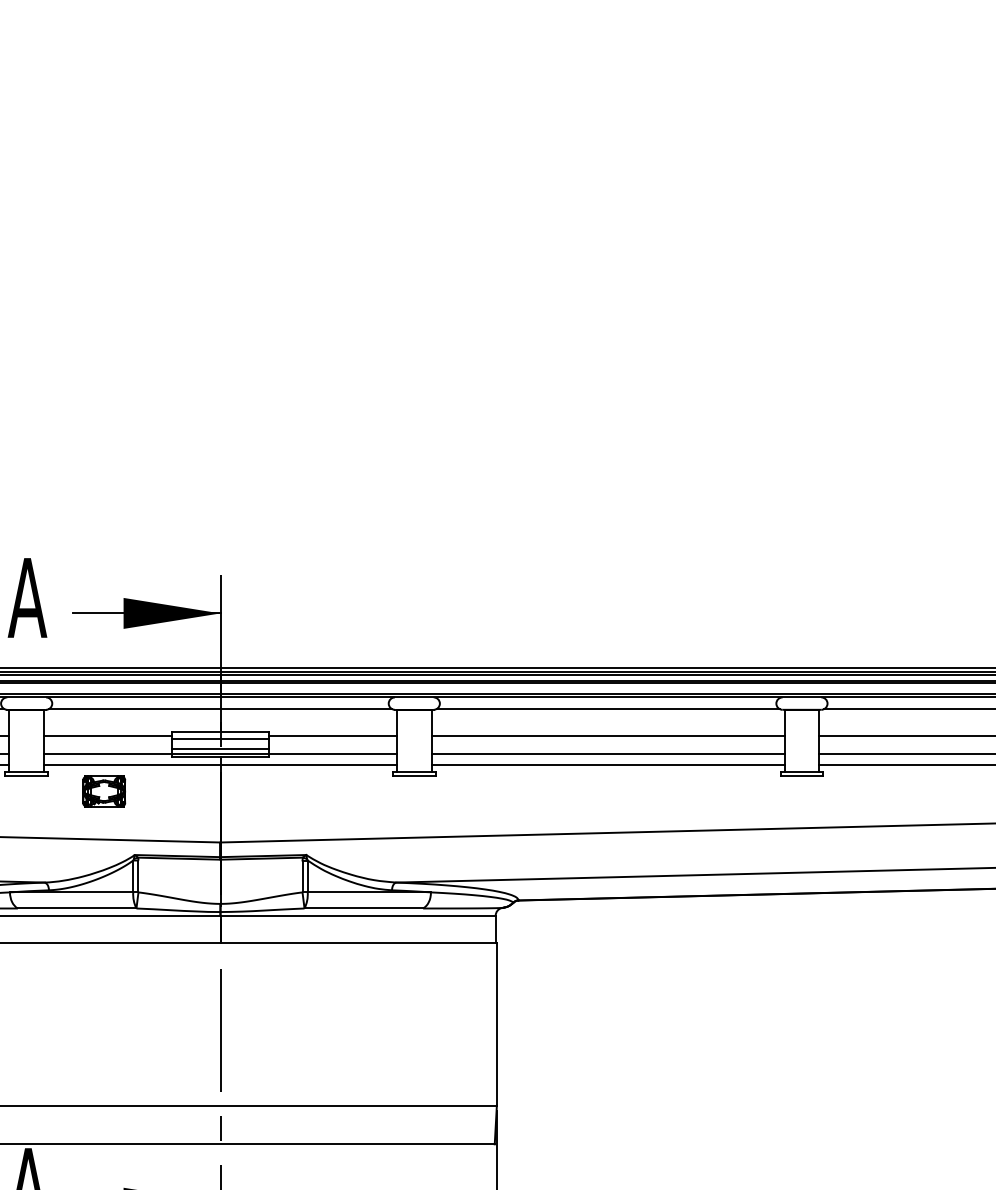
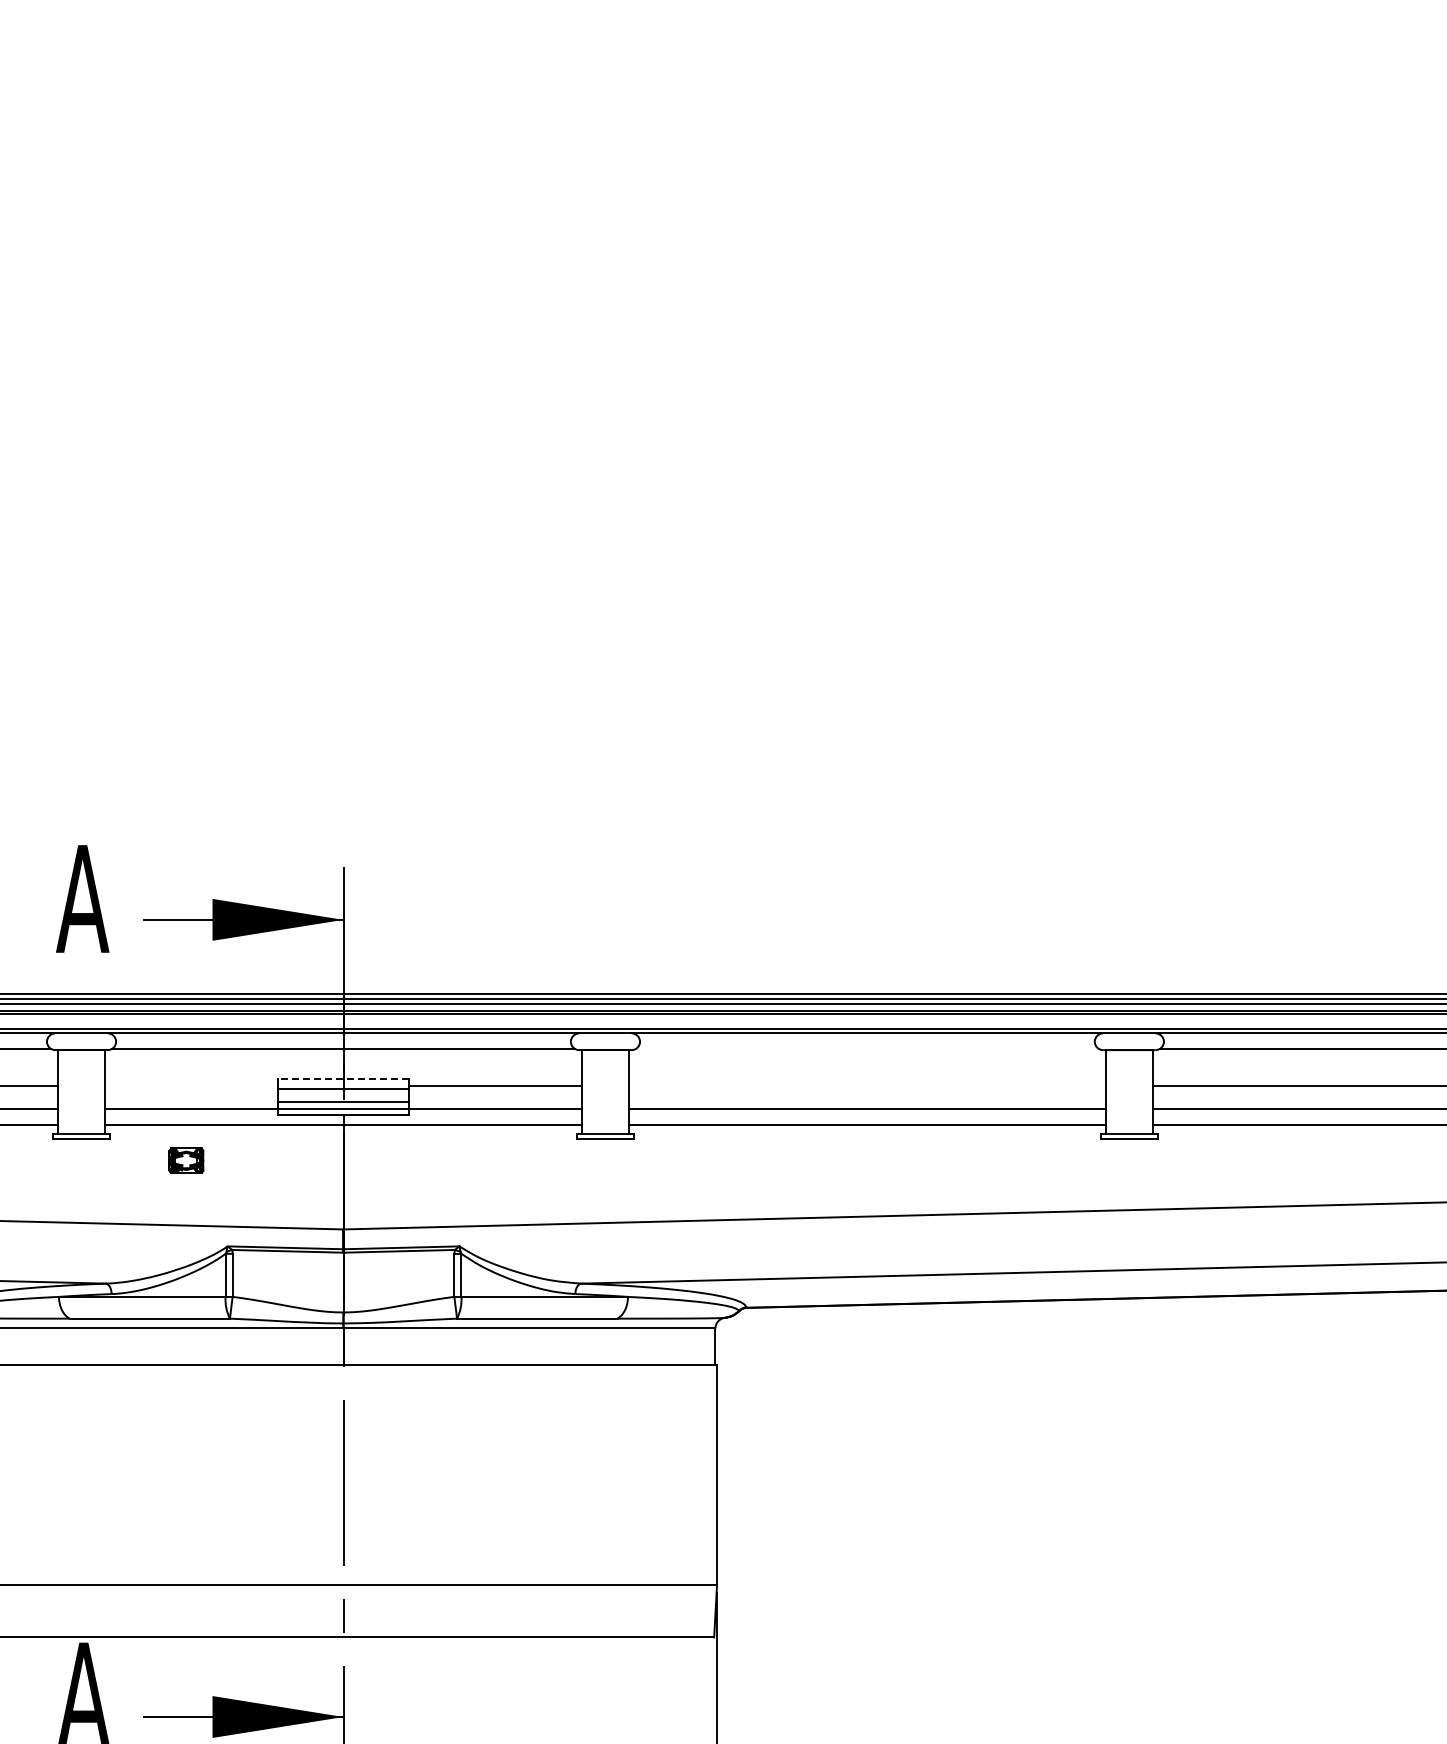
line: (608, 709) -> (867, 1049), removed
line: (220, 731) -> (343, 1079), solid -> dashed
line: (108, 735) -> (191, 1085), removed
line: (608, 735) -> (867, 1085), removed
part: (104, 791) -> (186, 1160), size x0.6

